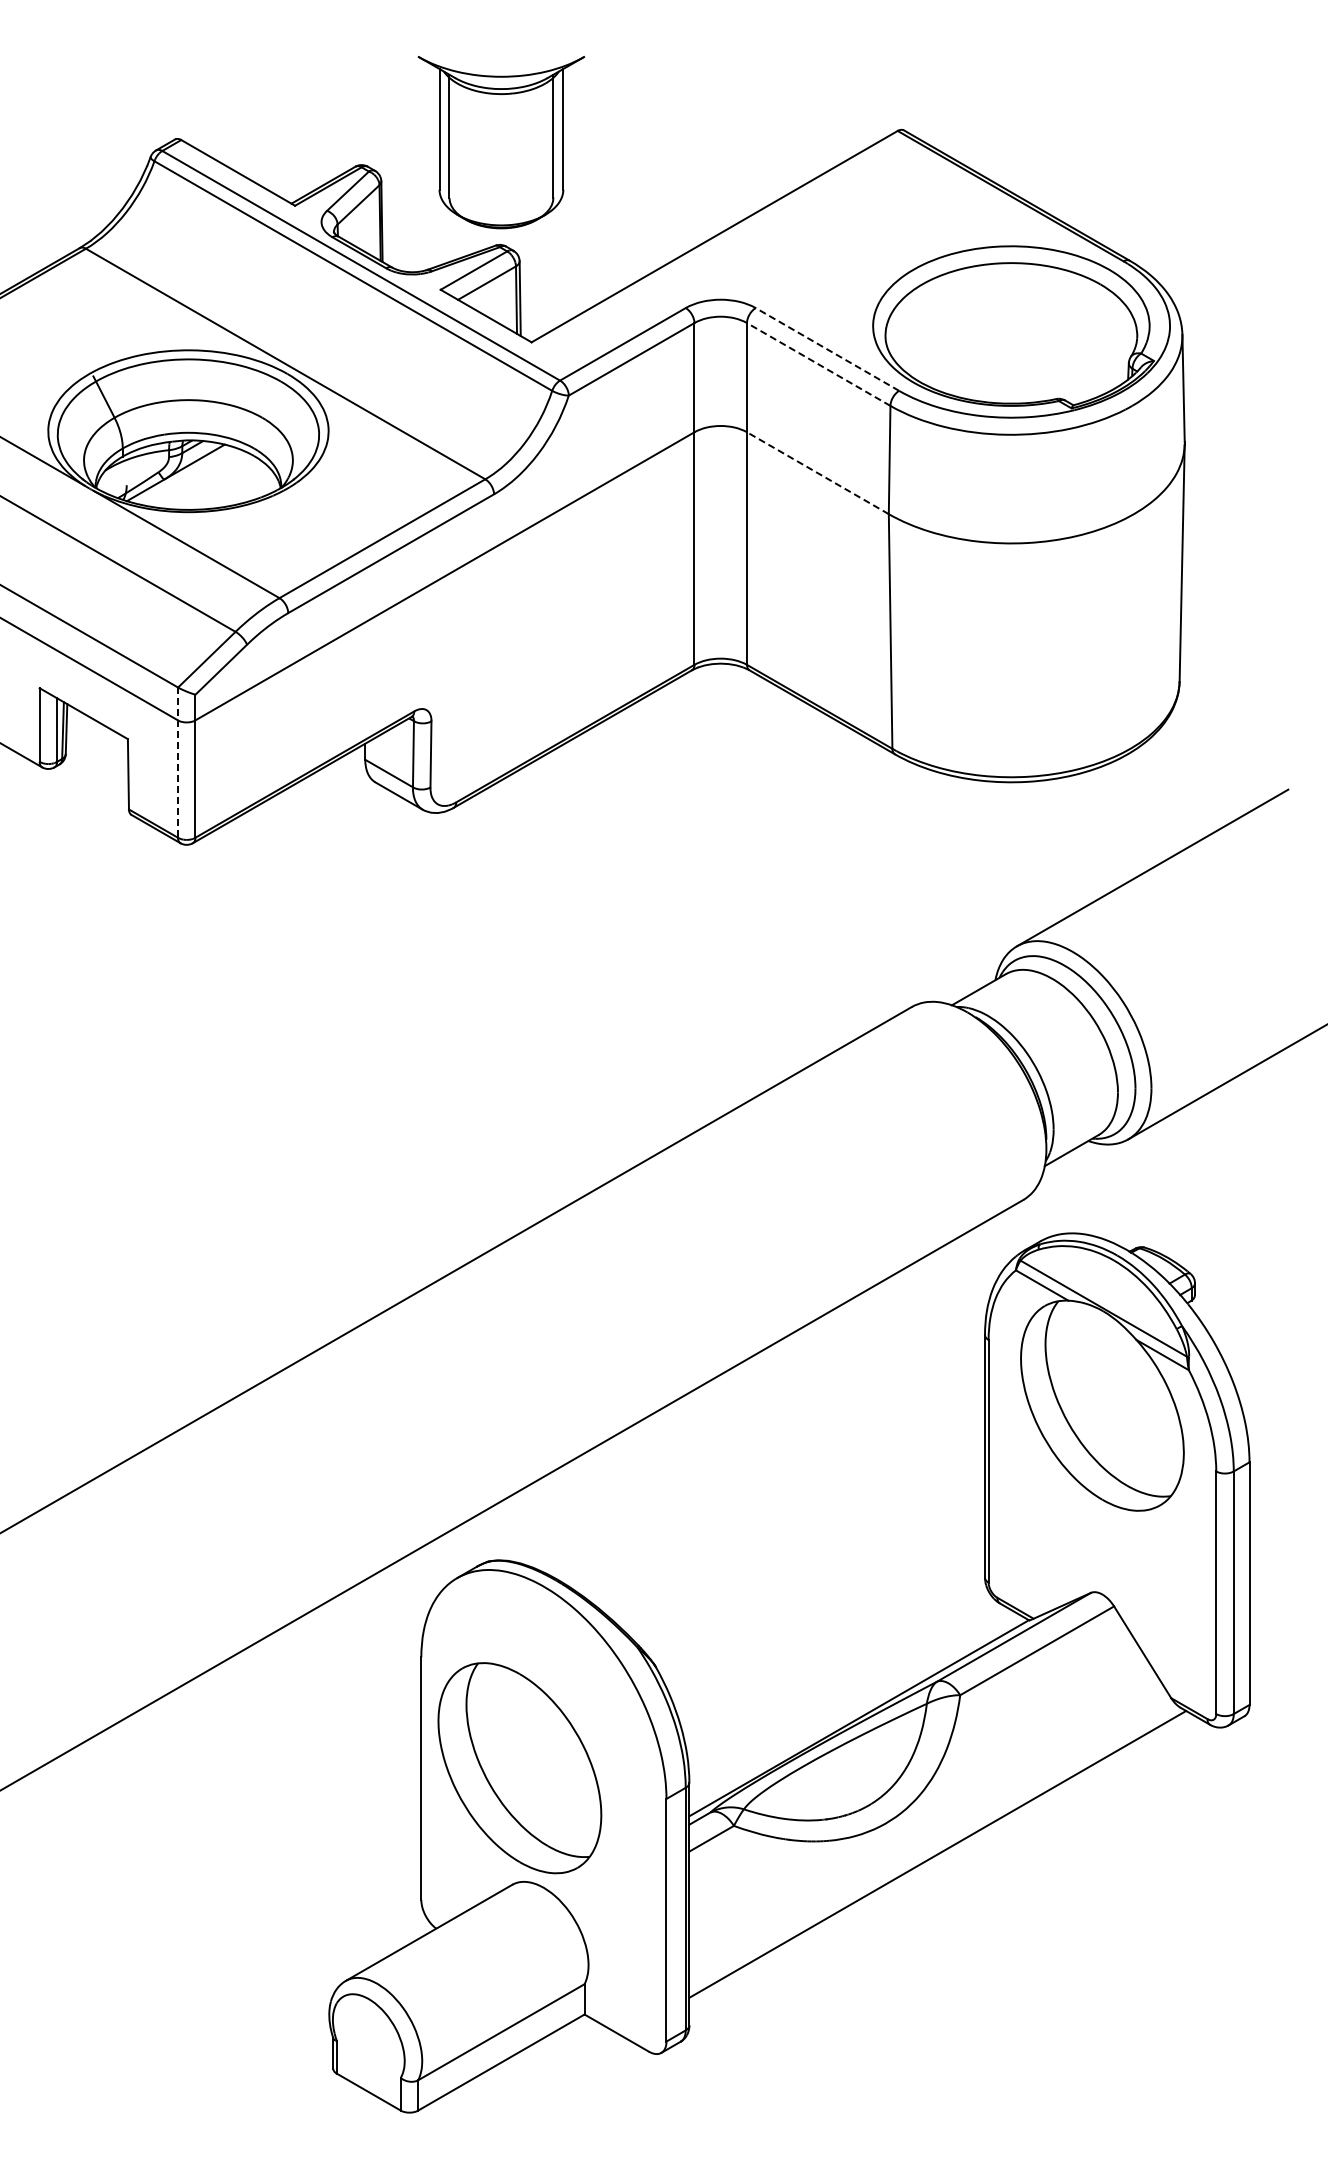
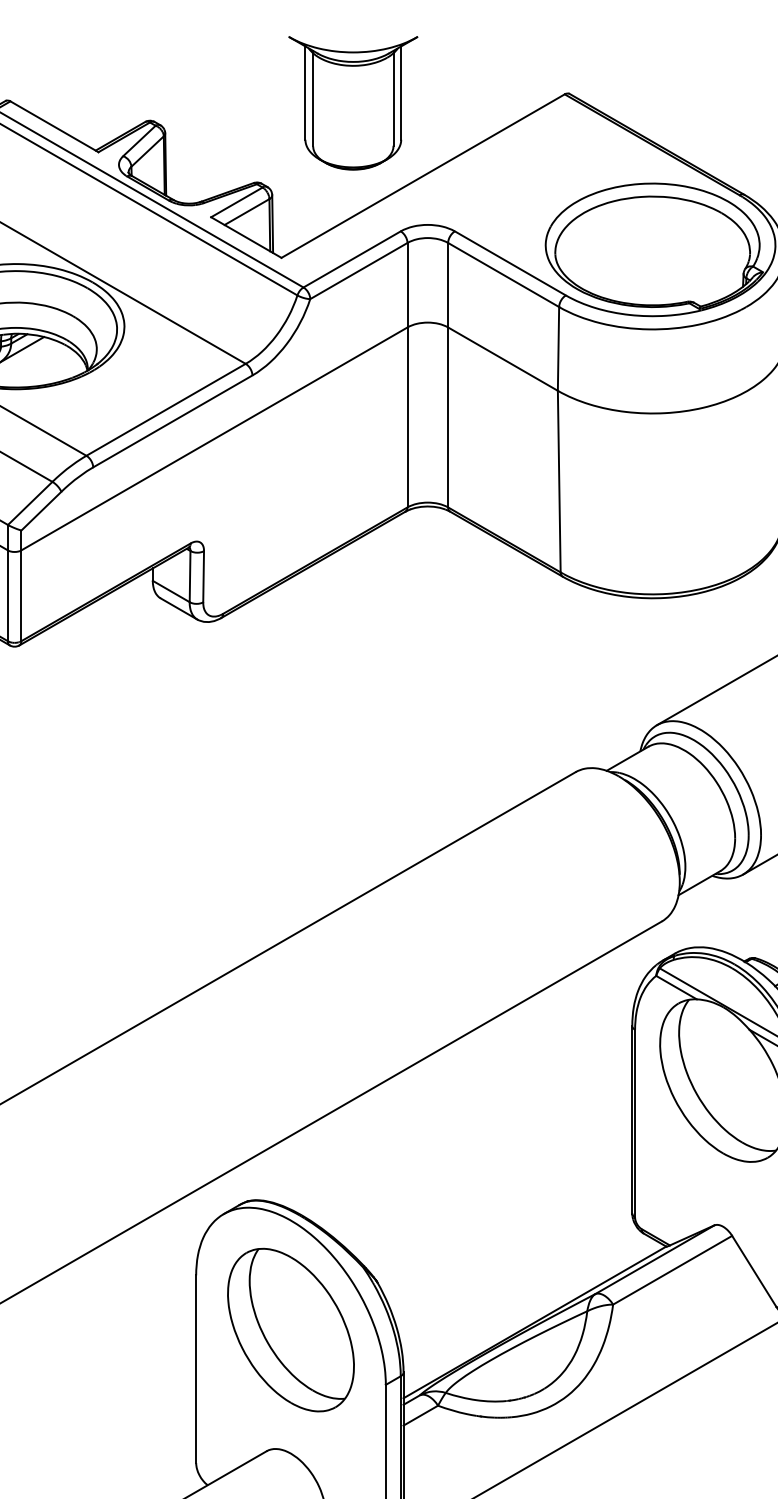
part: (501, 142) -> (353, 103), moved
line: (827, 349) -> (510, 263), dashed -> solid
line: (818, 364) -> (503, 275), dashed -> solid
line: (817, 473) -> (502, 359), dashed -> solid
line: (177, 763) -> (7, 583), dashed -> solid
part: (519, 1768) -> (290, 1330), moved

